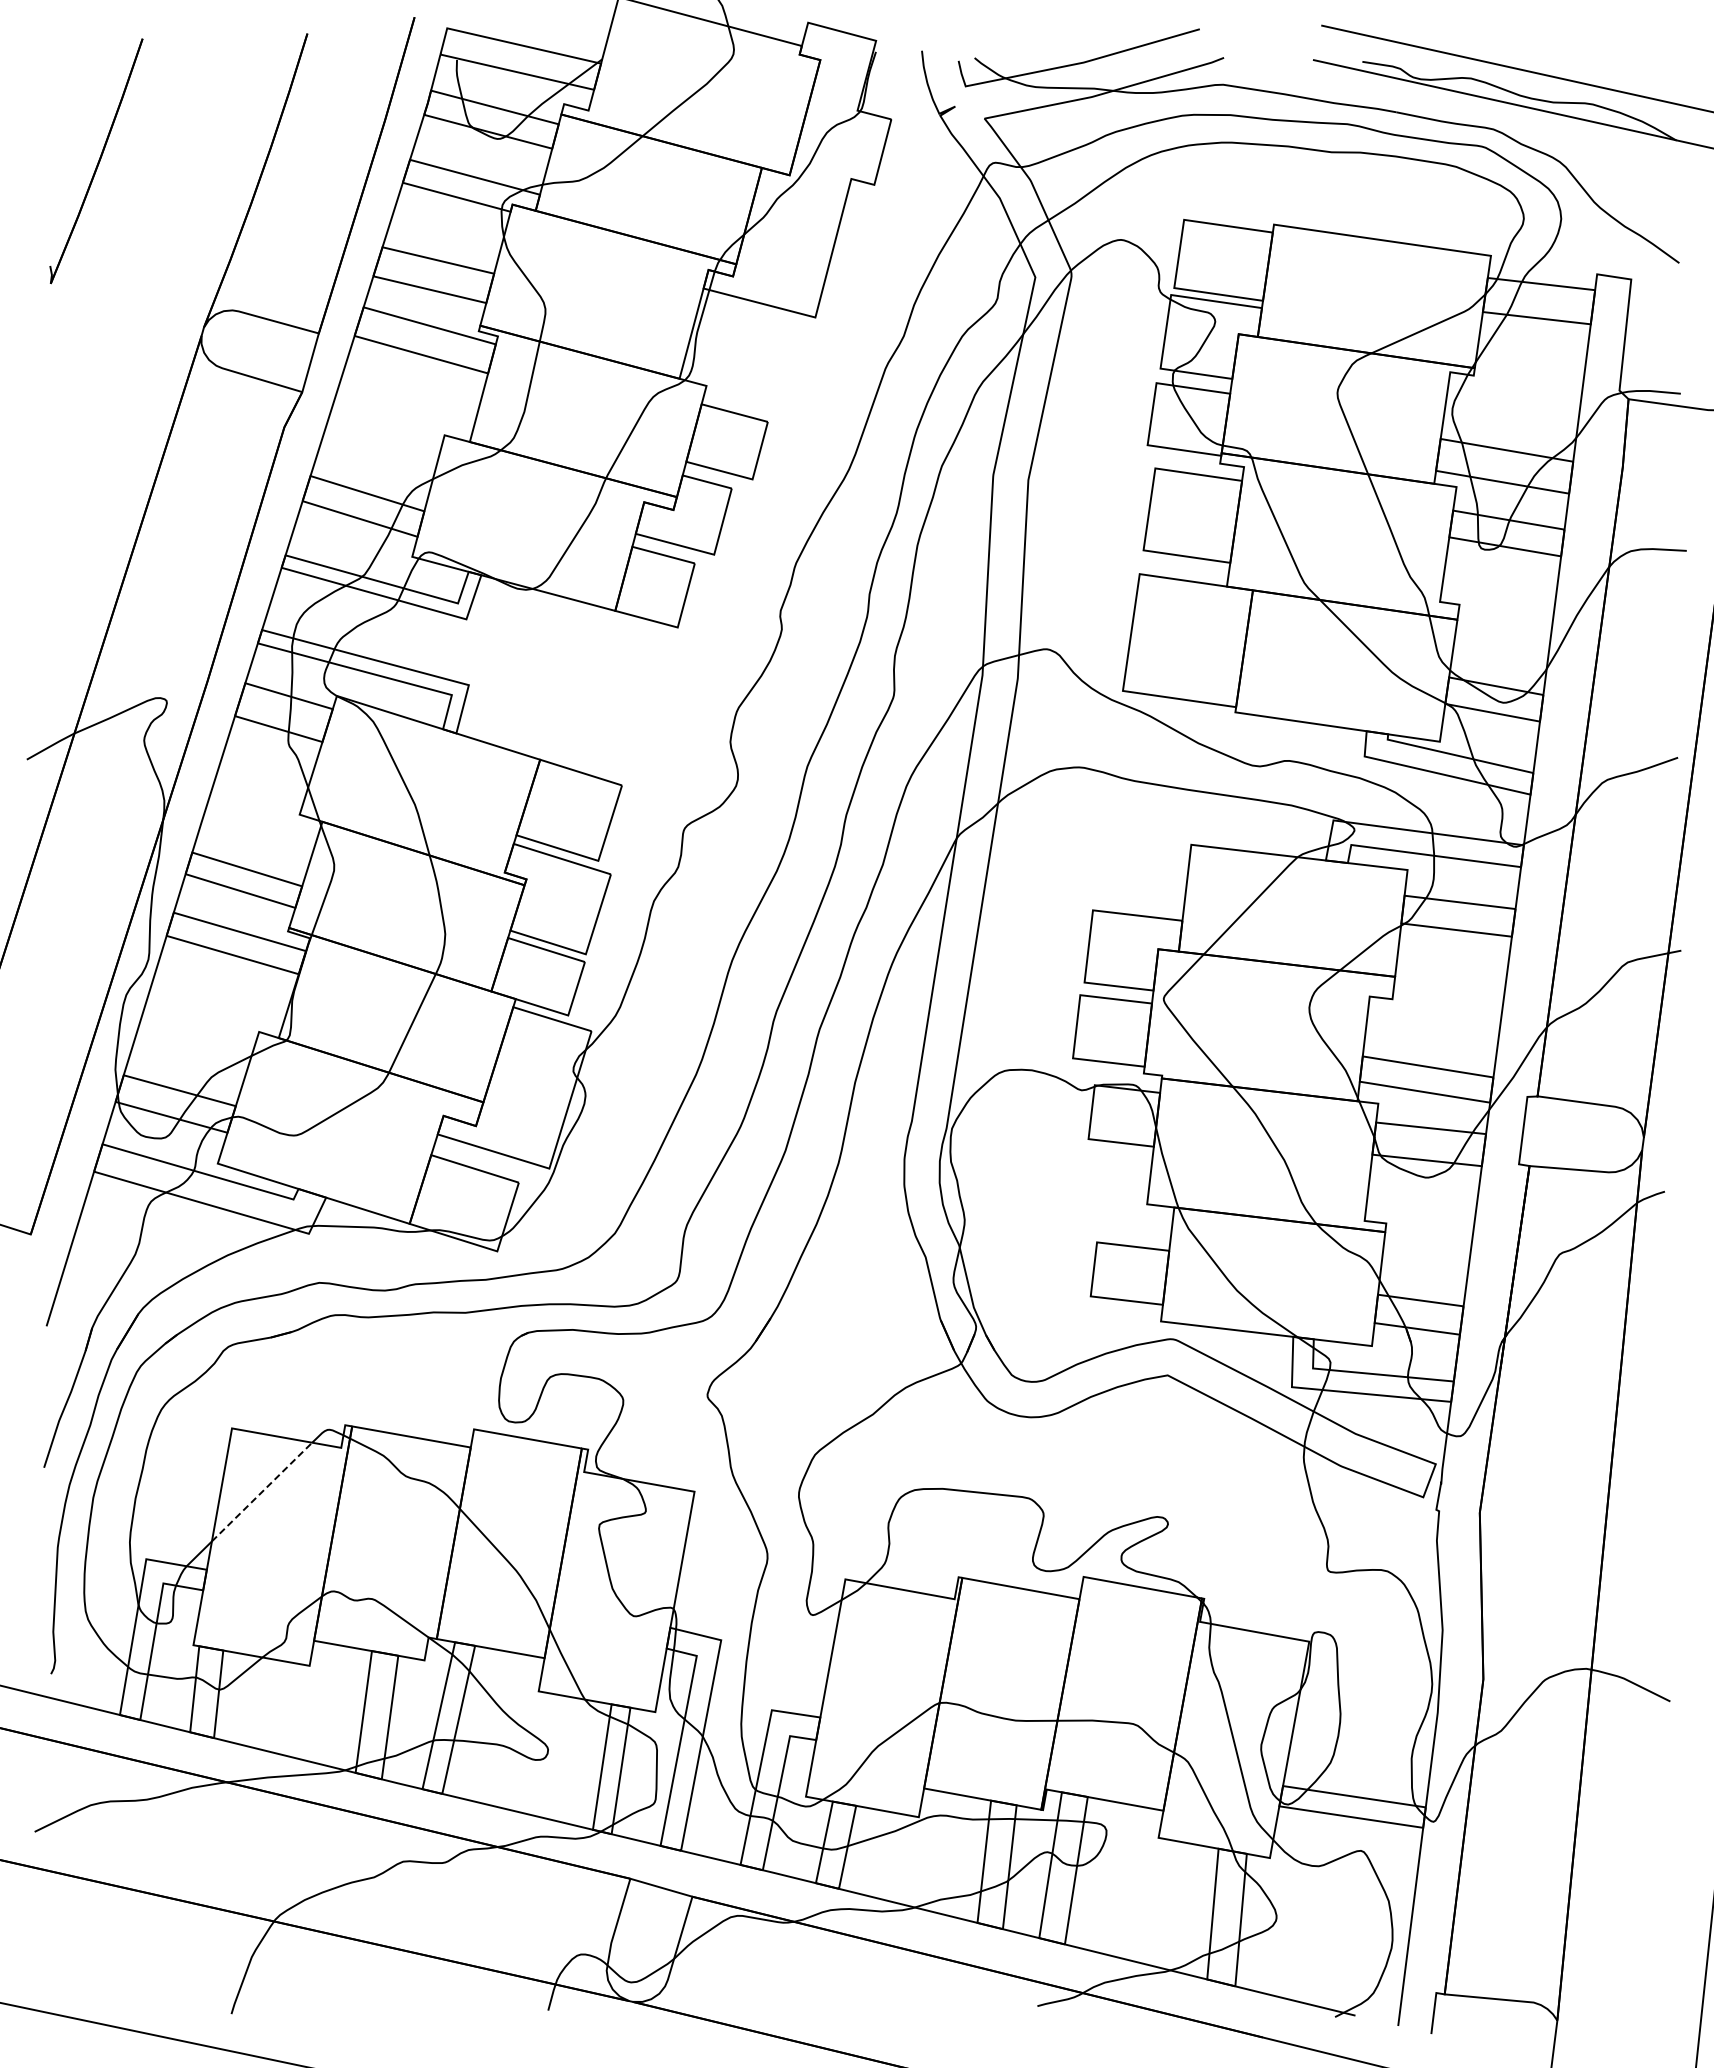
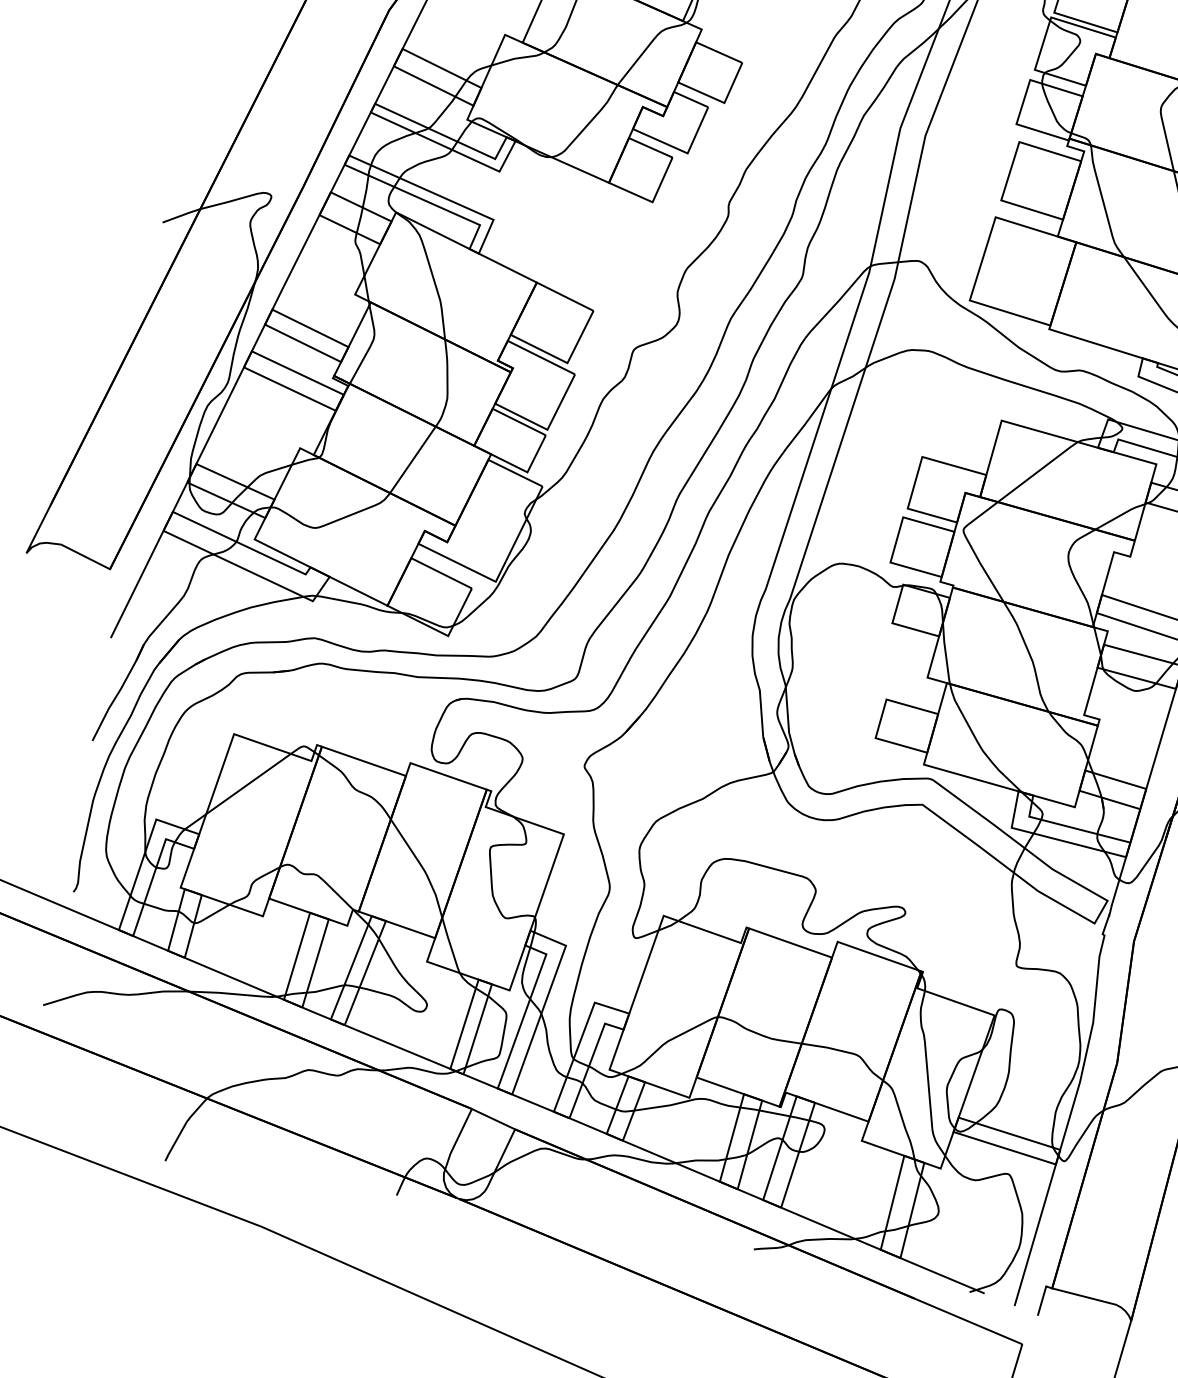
line: (262, 1491) -> (248, 783), dashed -> solid

